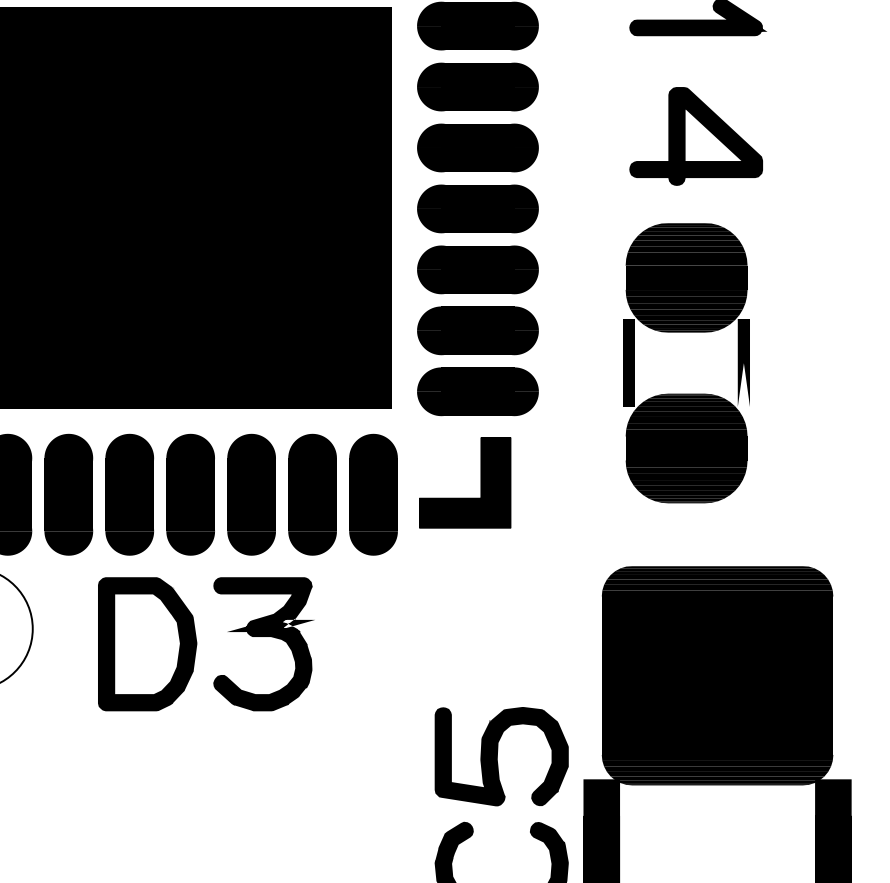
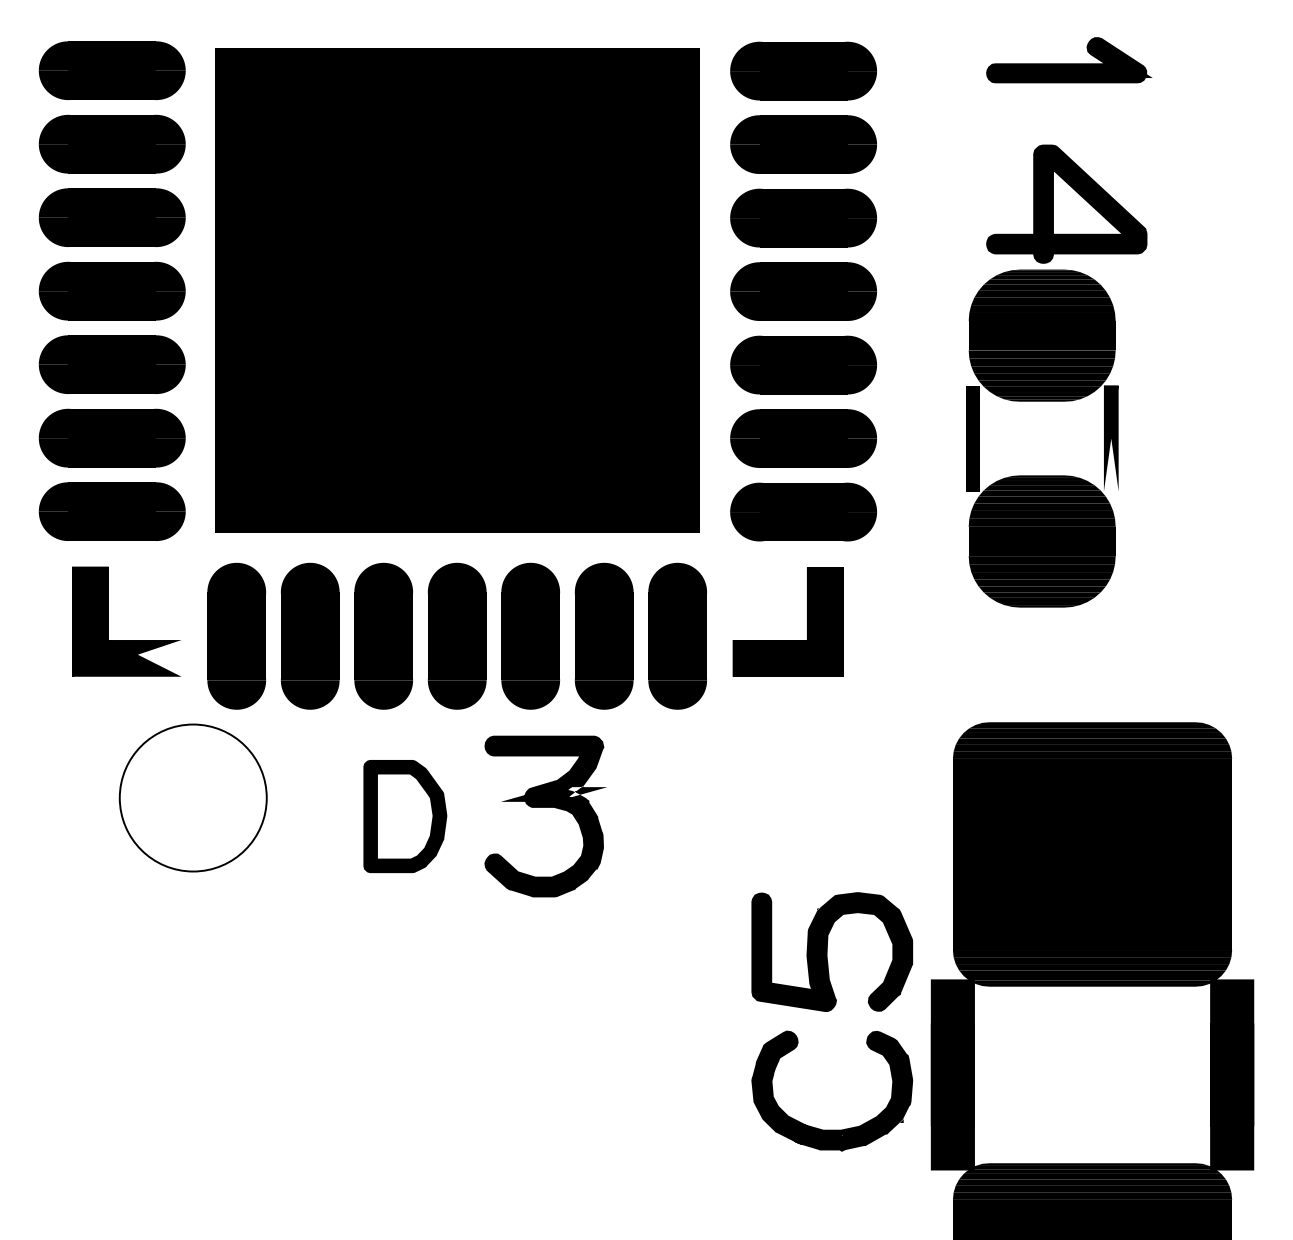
part: (686, 332) -> (1042, 401), moved
part: (147, 644) -> (405, 816), size x0.7

